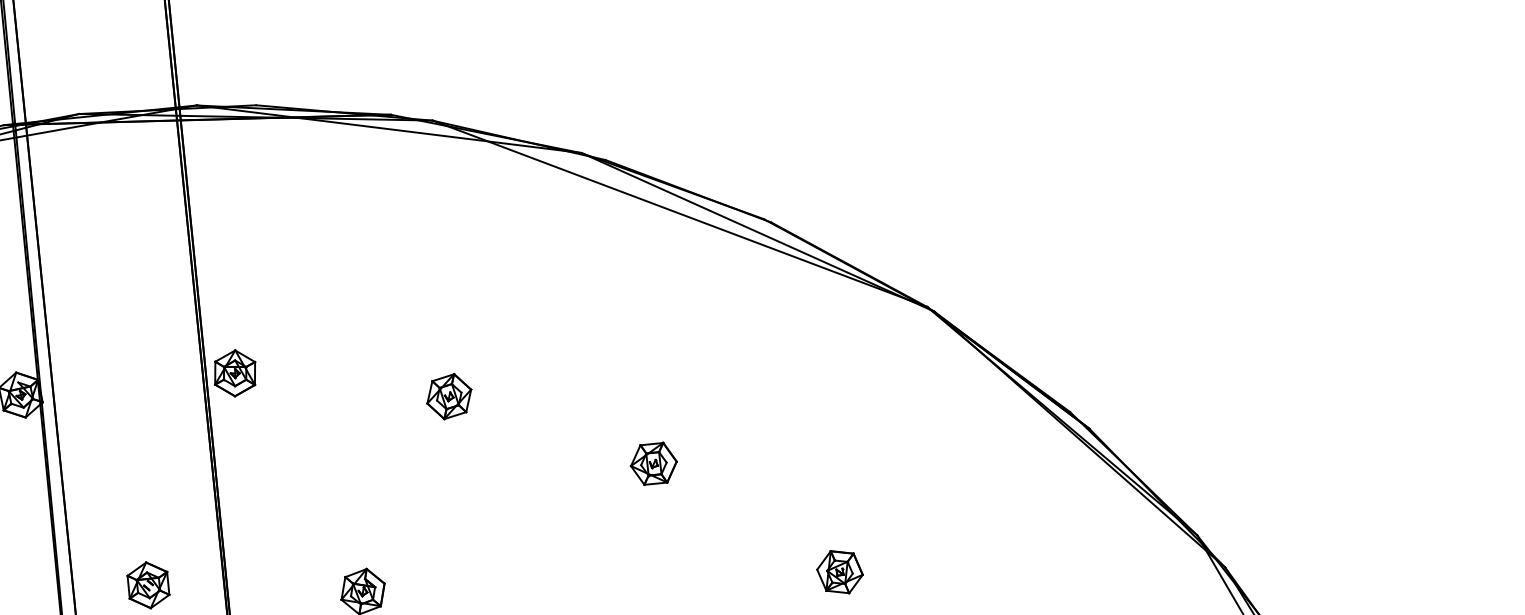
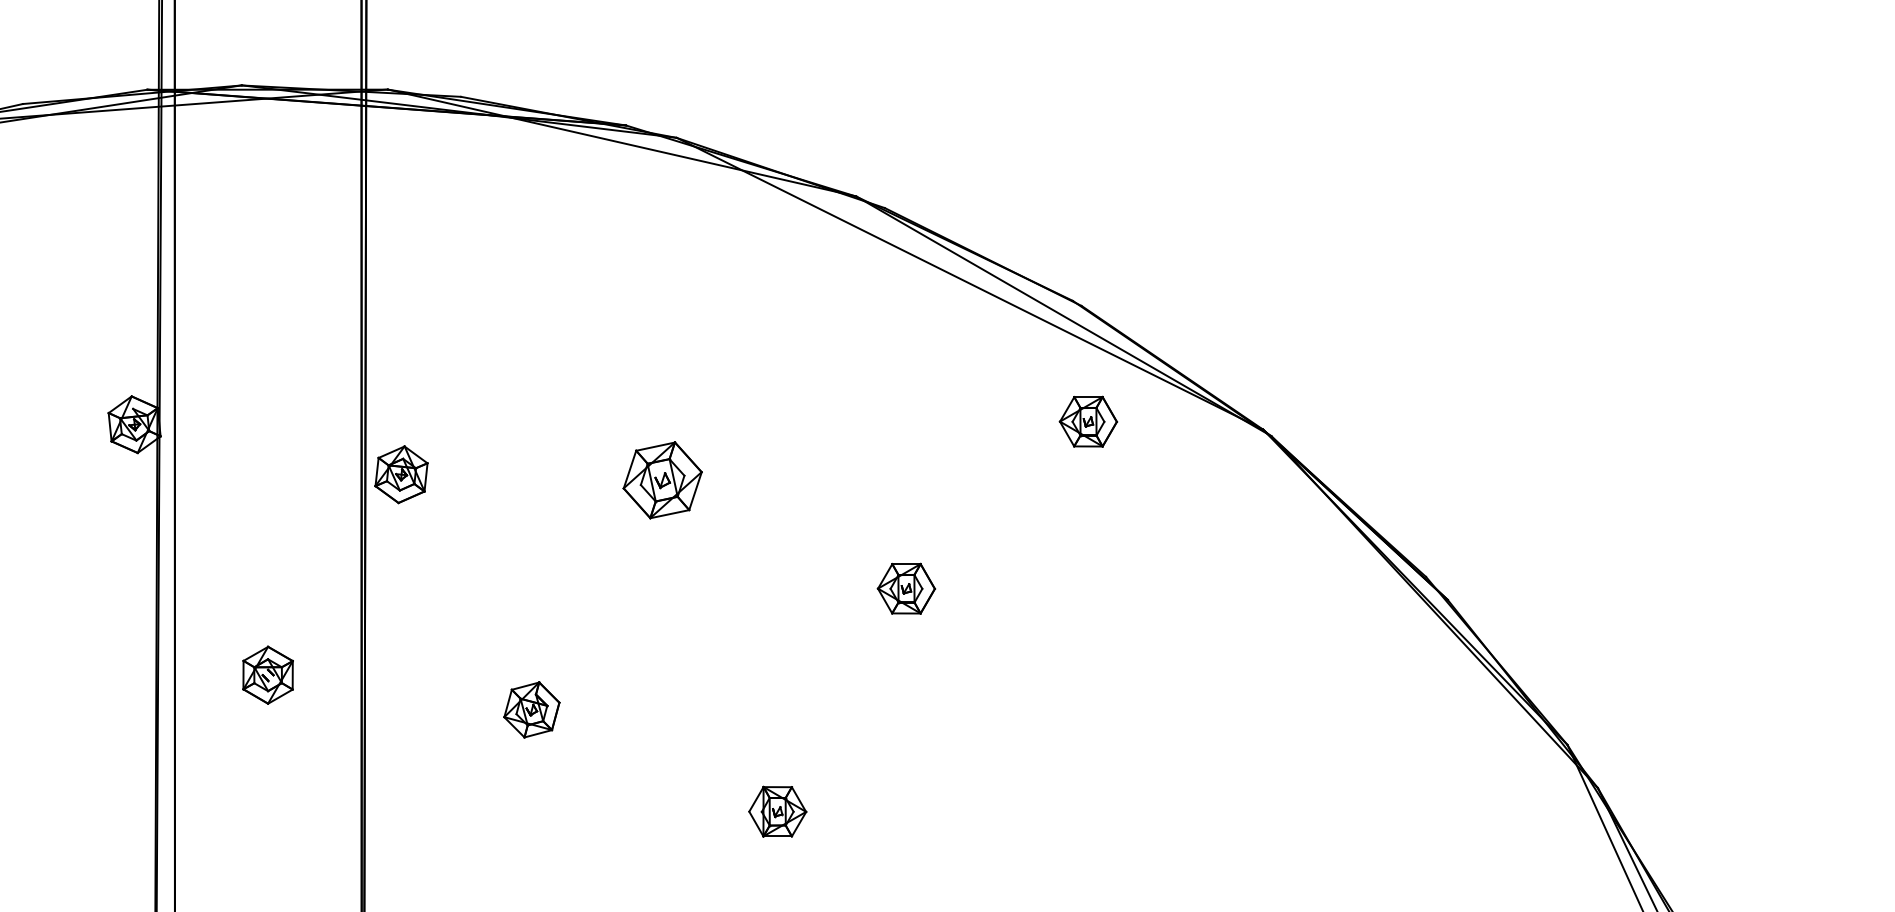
part: (786, 314) -> (1088, 421), added
part: (235, 373) -> (401, 474), moved
part: (449, 396) -> (662, 479), size x1.4
part: (840, 572) -> (1122, 745), removed

